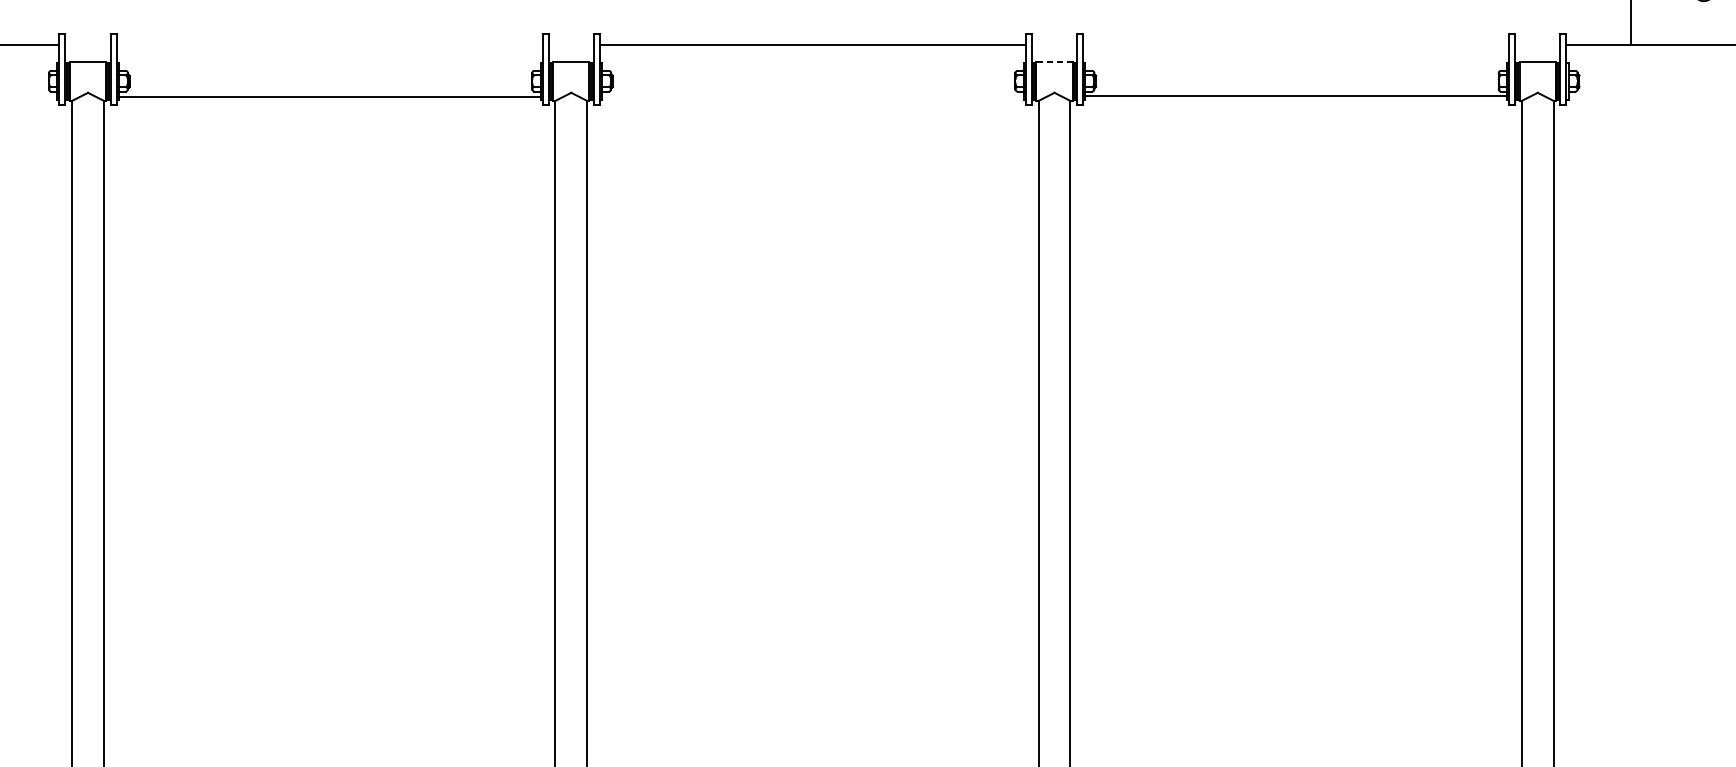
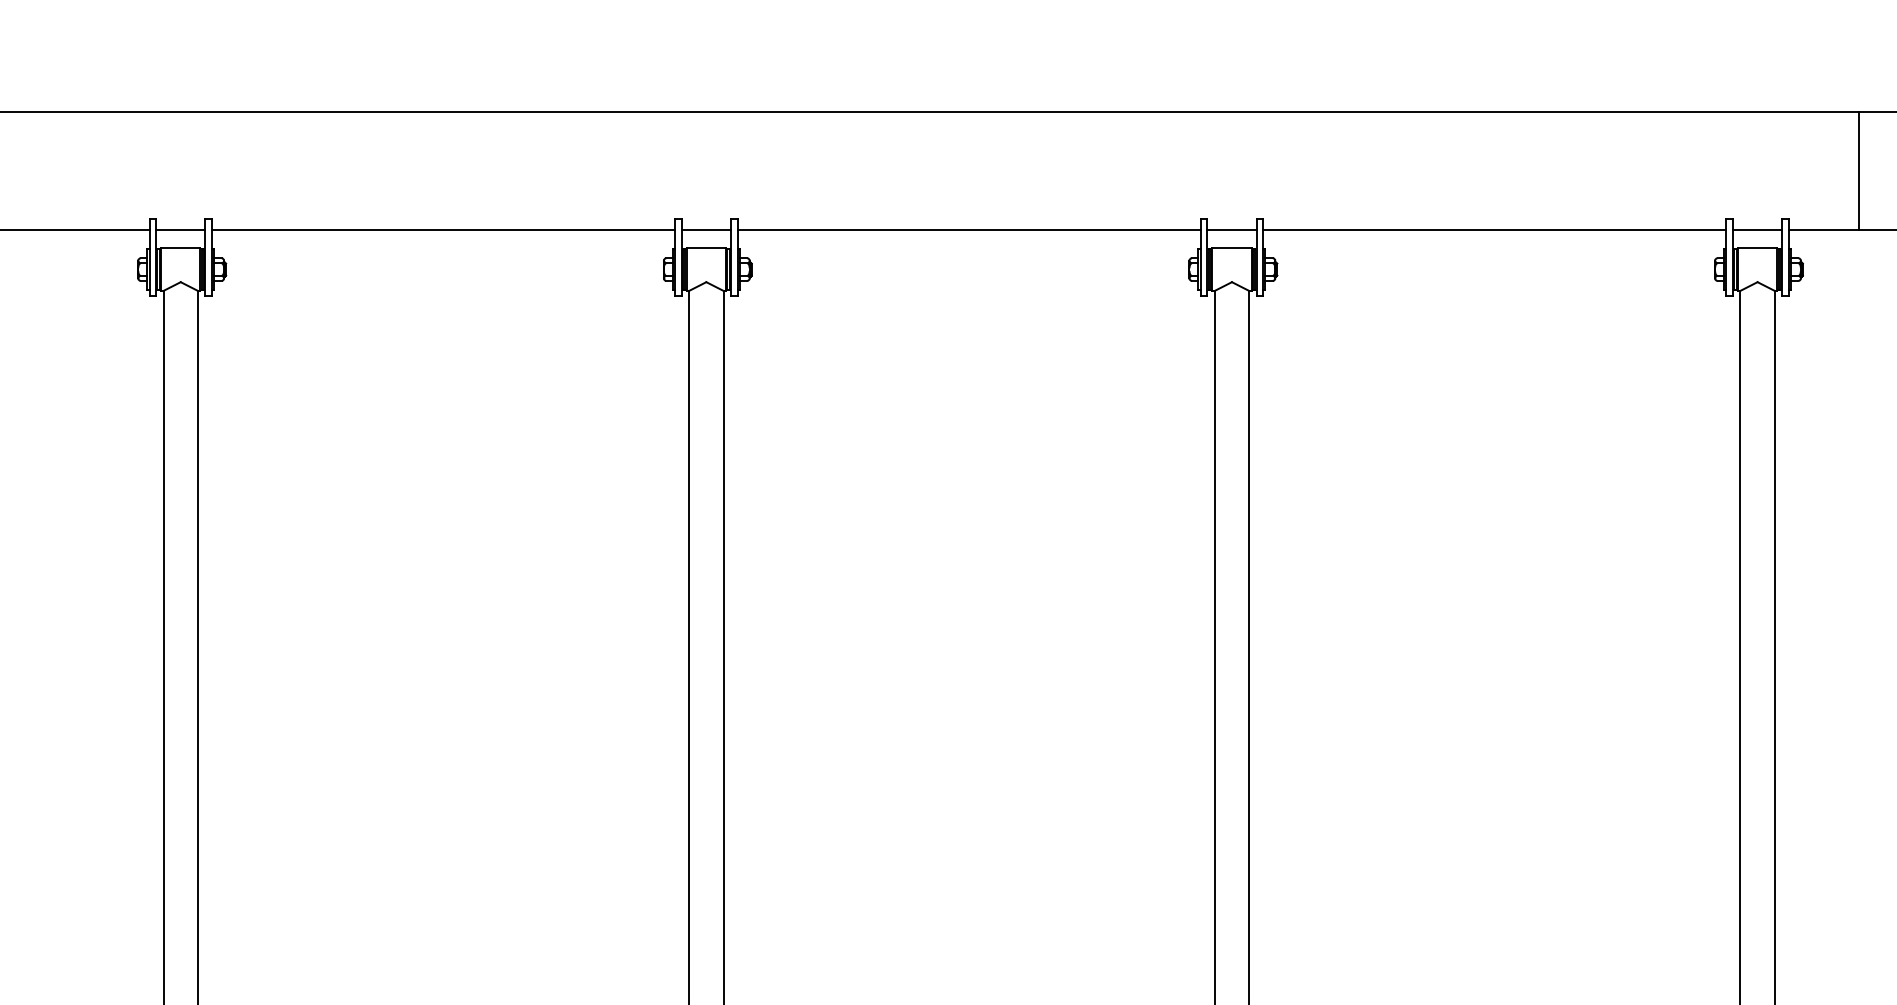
line: (87, 45) -> (180, 230), added
line: (571, 45) -> (706, 230), added
line: (1054, 45) -> (1231, 230), added
line: (1537, 45) -> (1757, 230), added
line: (1054, 61) -> (1231, 248), dashed -> solid
line: (1295, 96) -> (1494, 230), moved
line: (329, 97) -> (443, 230), moved

